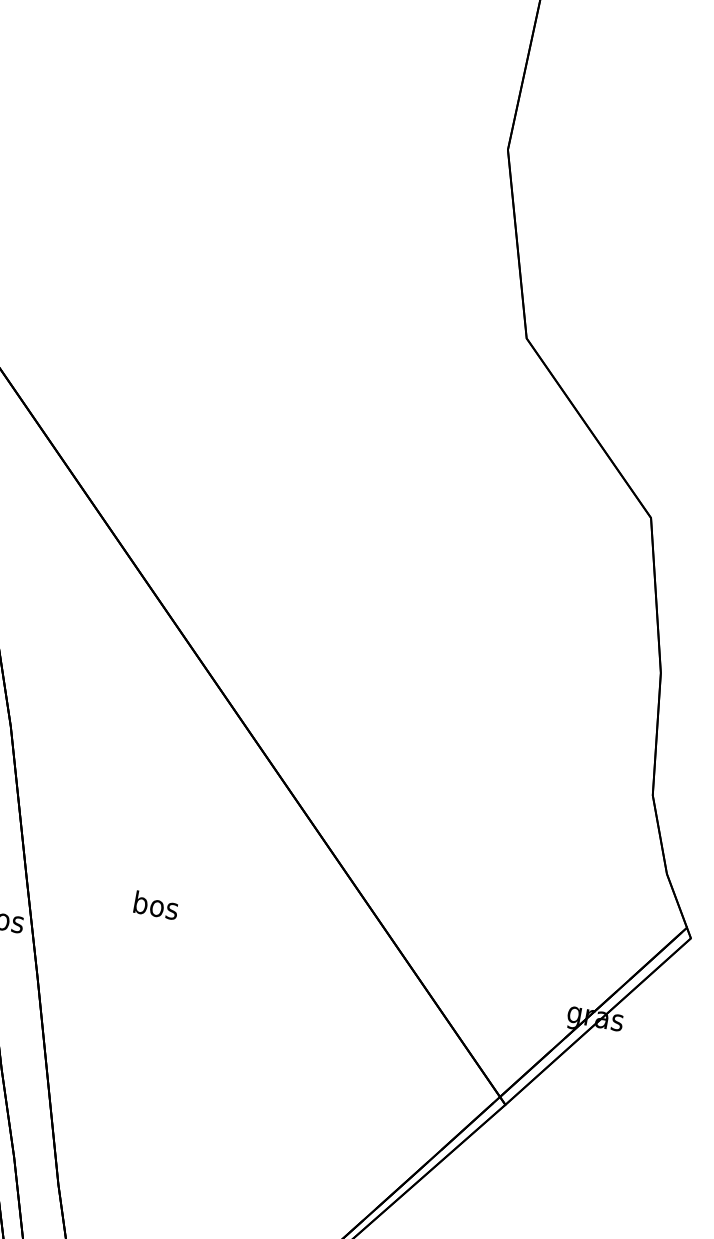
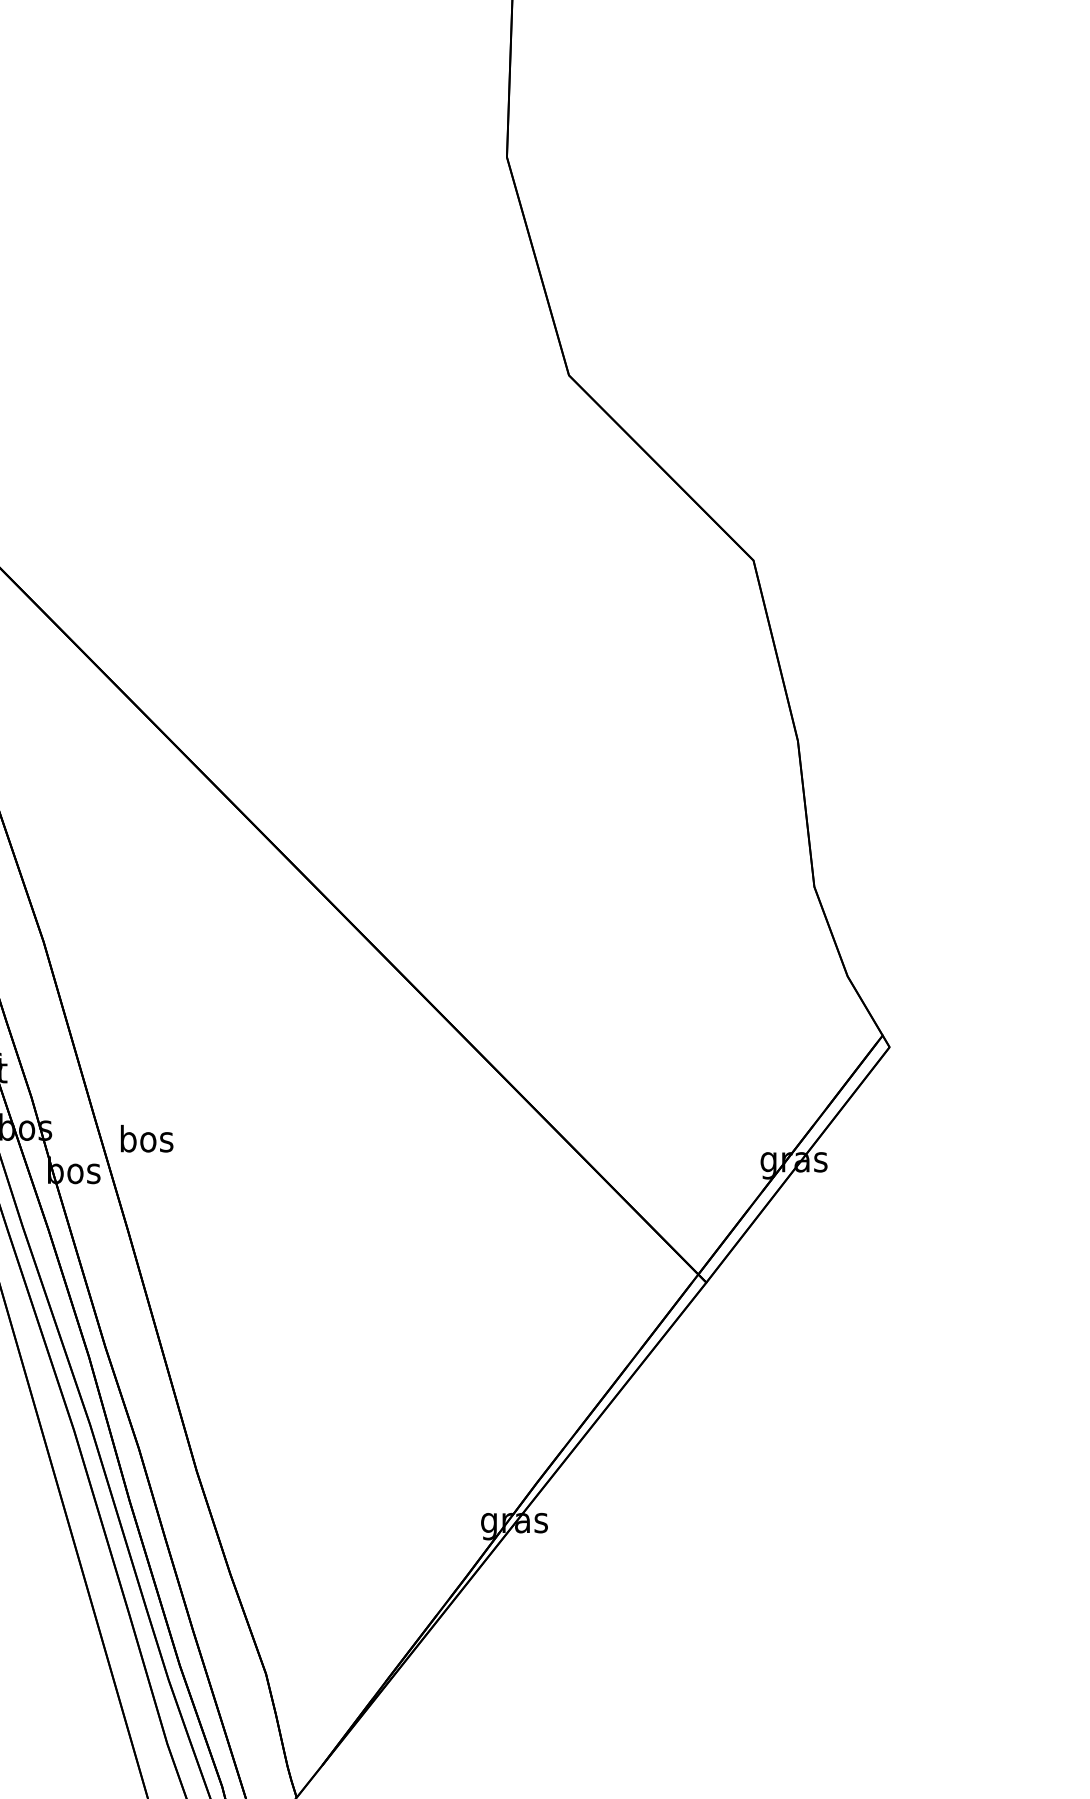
text: (156, 905) -> (147, 1138), moved

